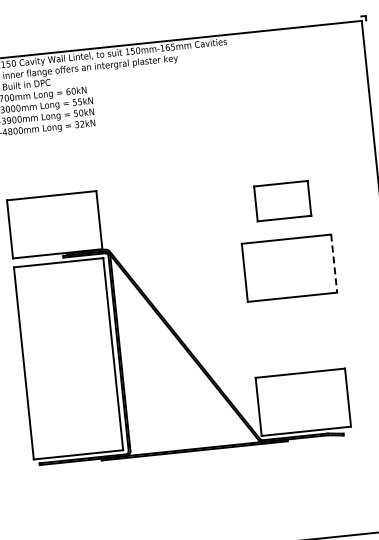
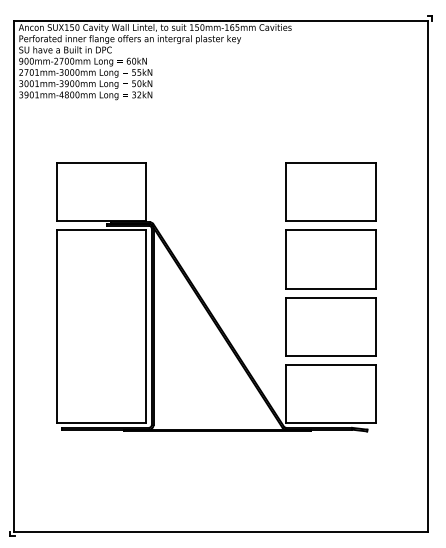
part: (282, 200) -> (330, 191), size x1.67
line: (334, 264) -> (375, 260), dashed -> solid
part: (296, 334) -> (330, 326), added

